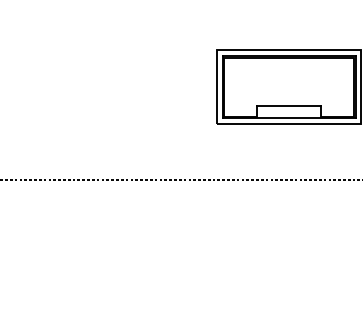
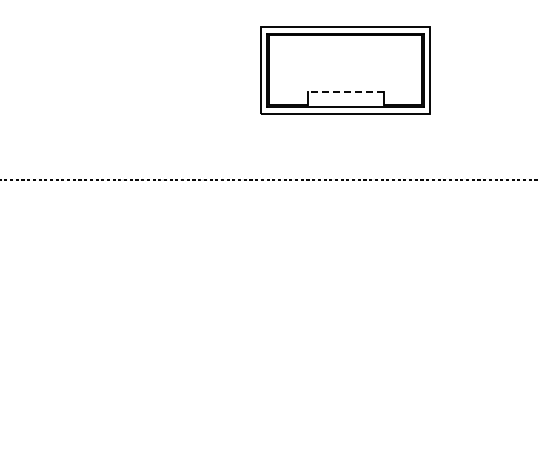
line: (289, 105) -> (345, 92), solid -> dashed

